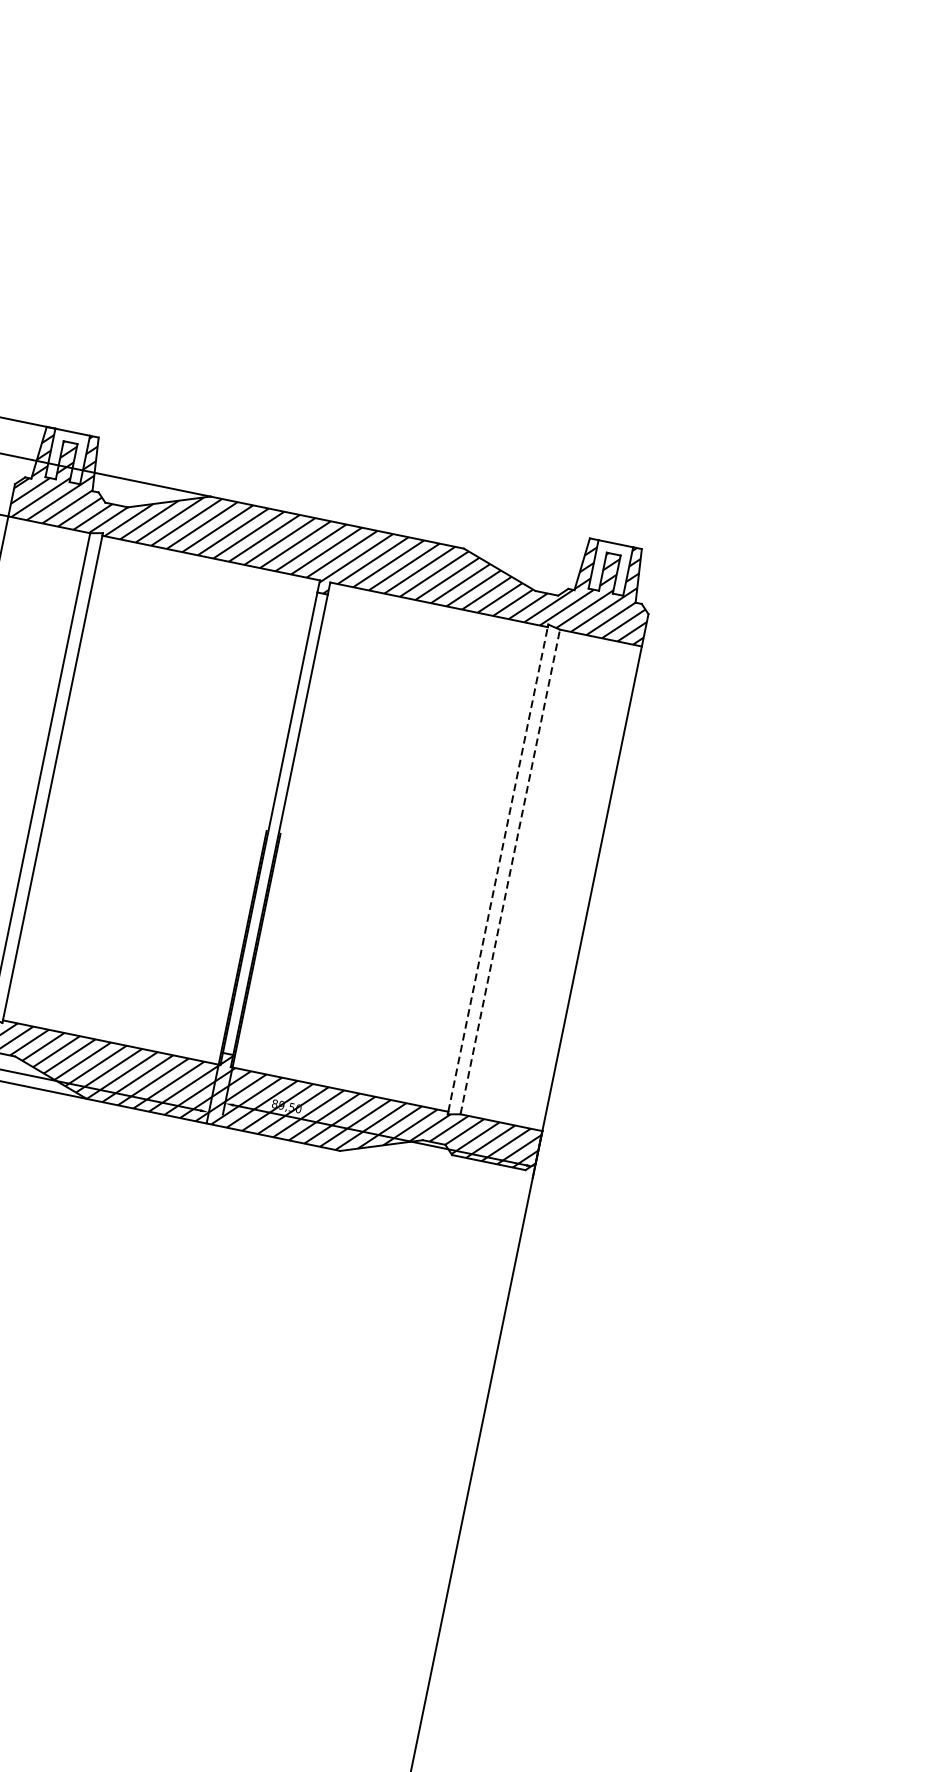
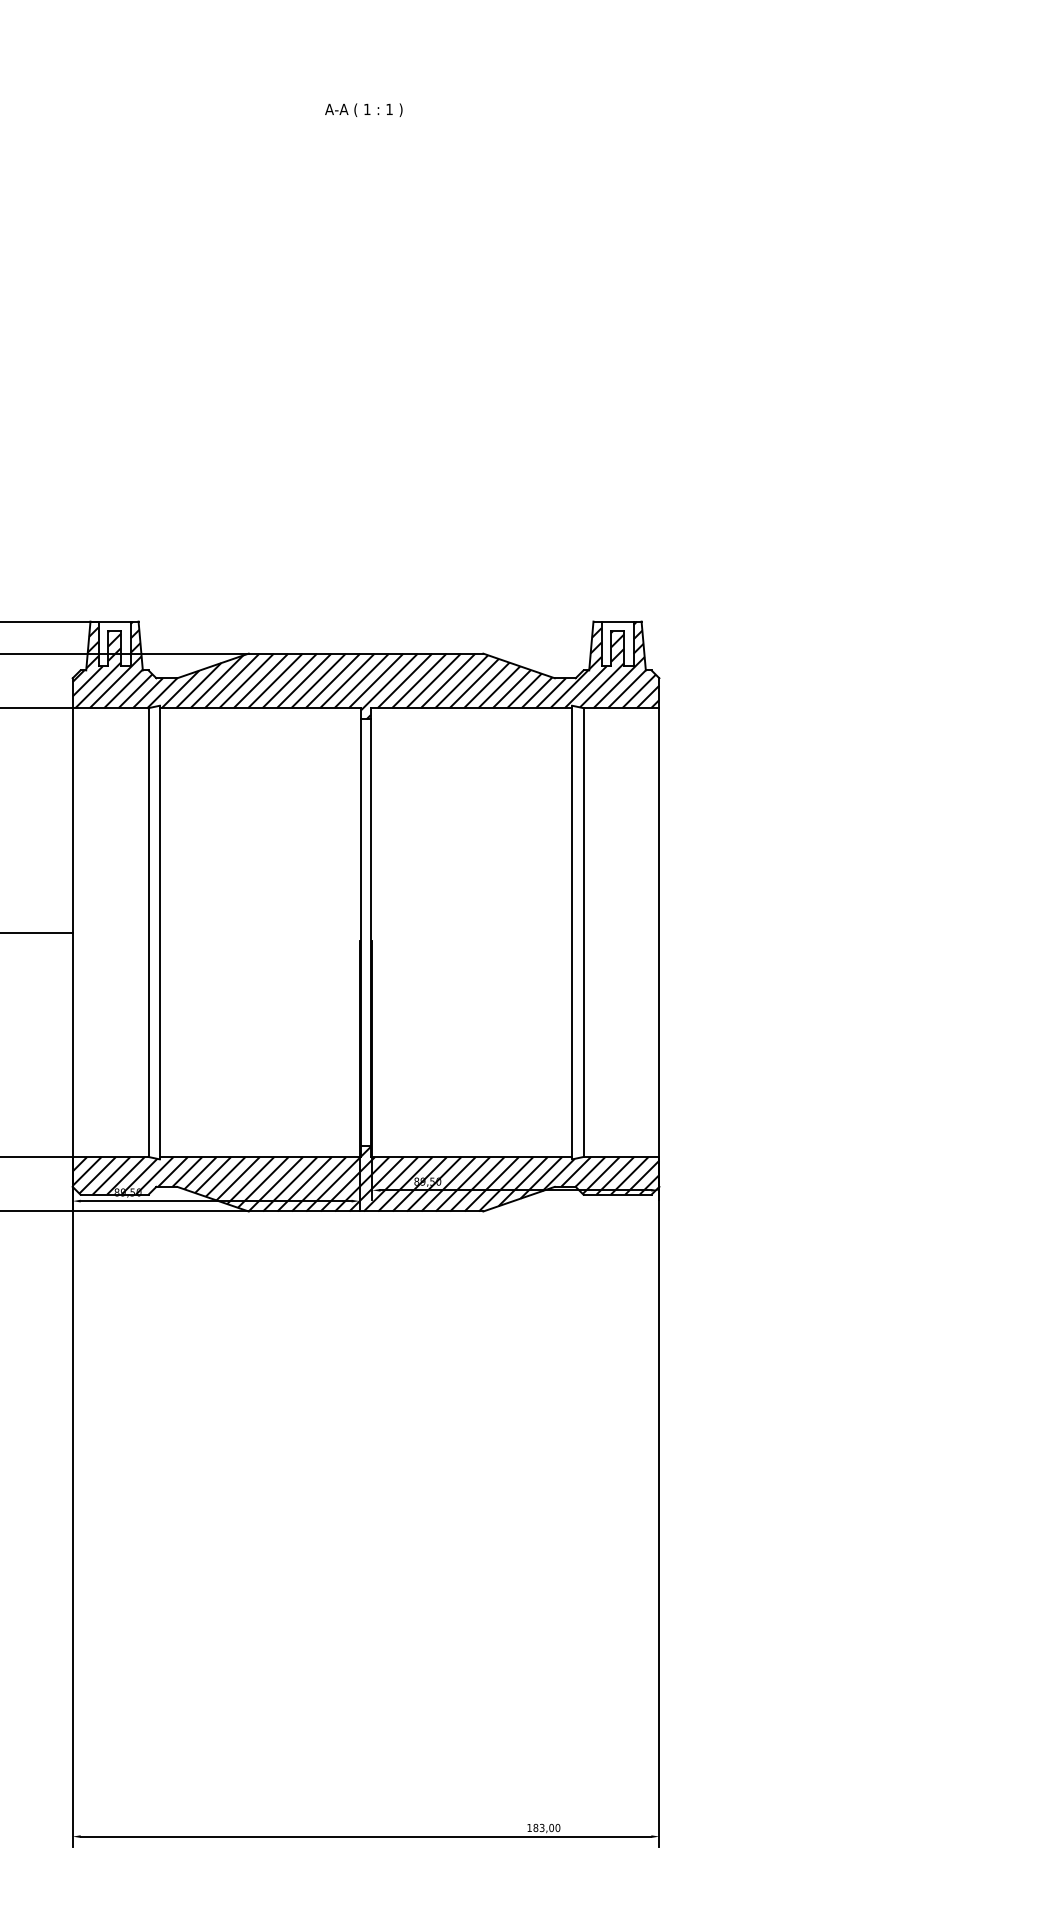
line: (498, 869) -> (572, 932), dashed -> solid
line: (510, 871) -> (583, 932), dashed -> solid

